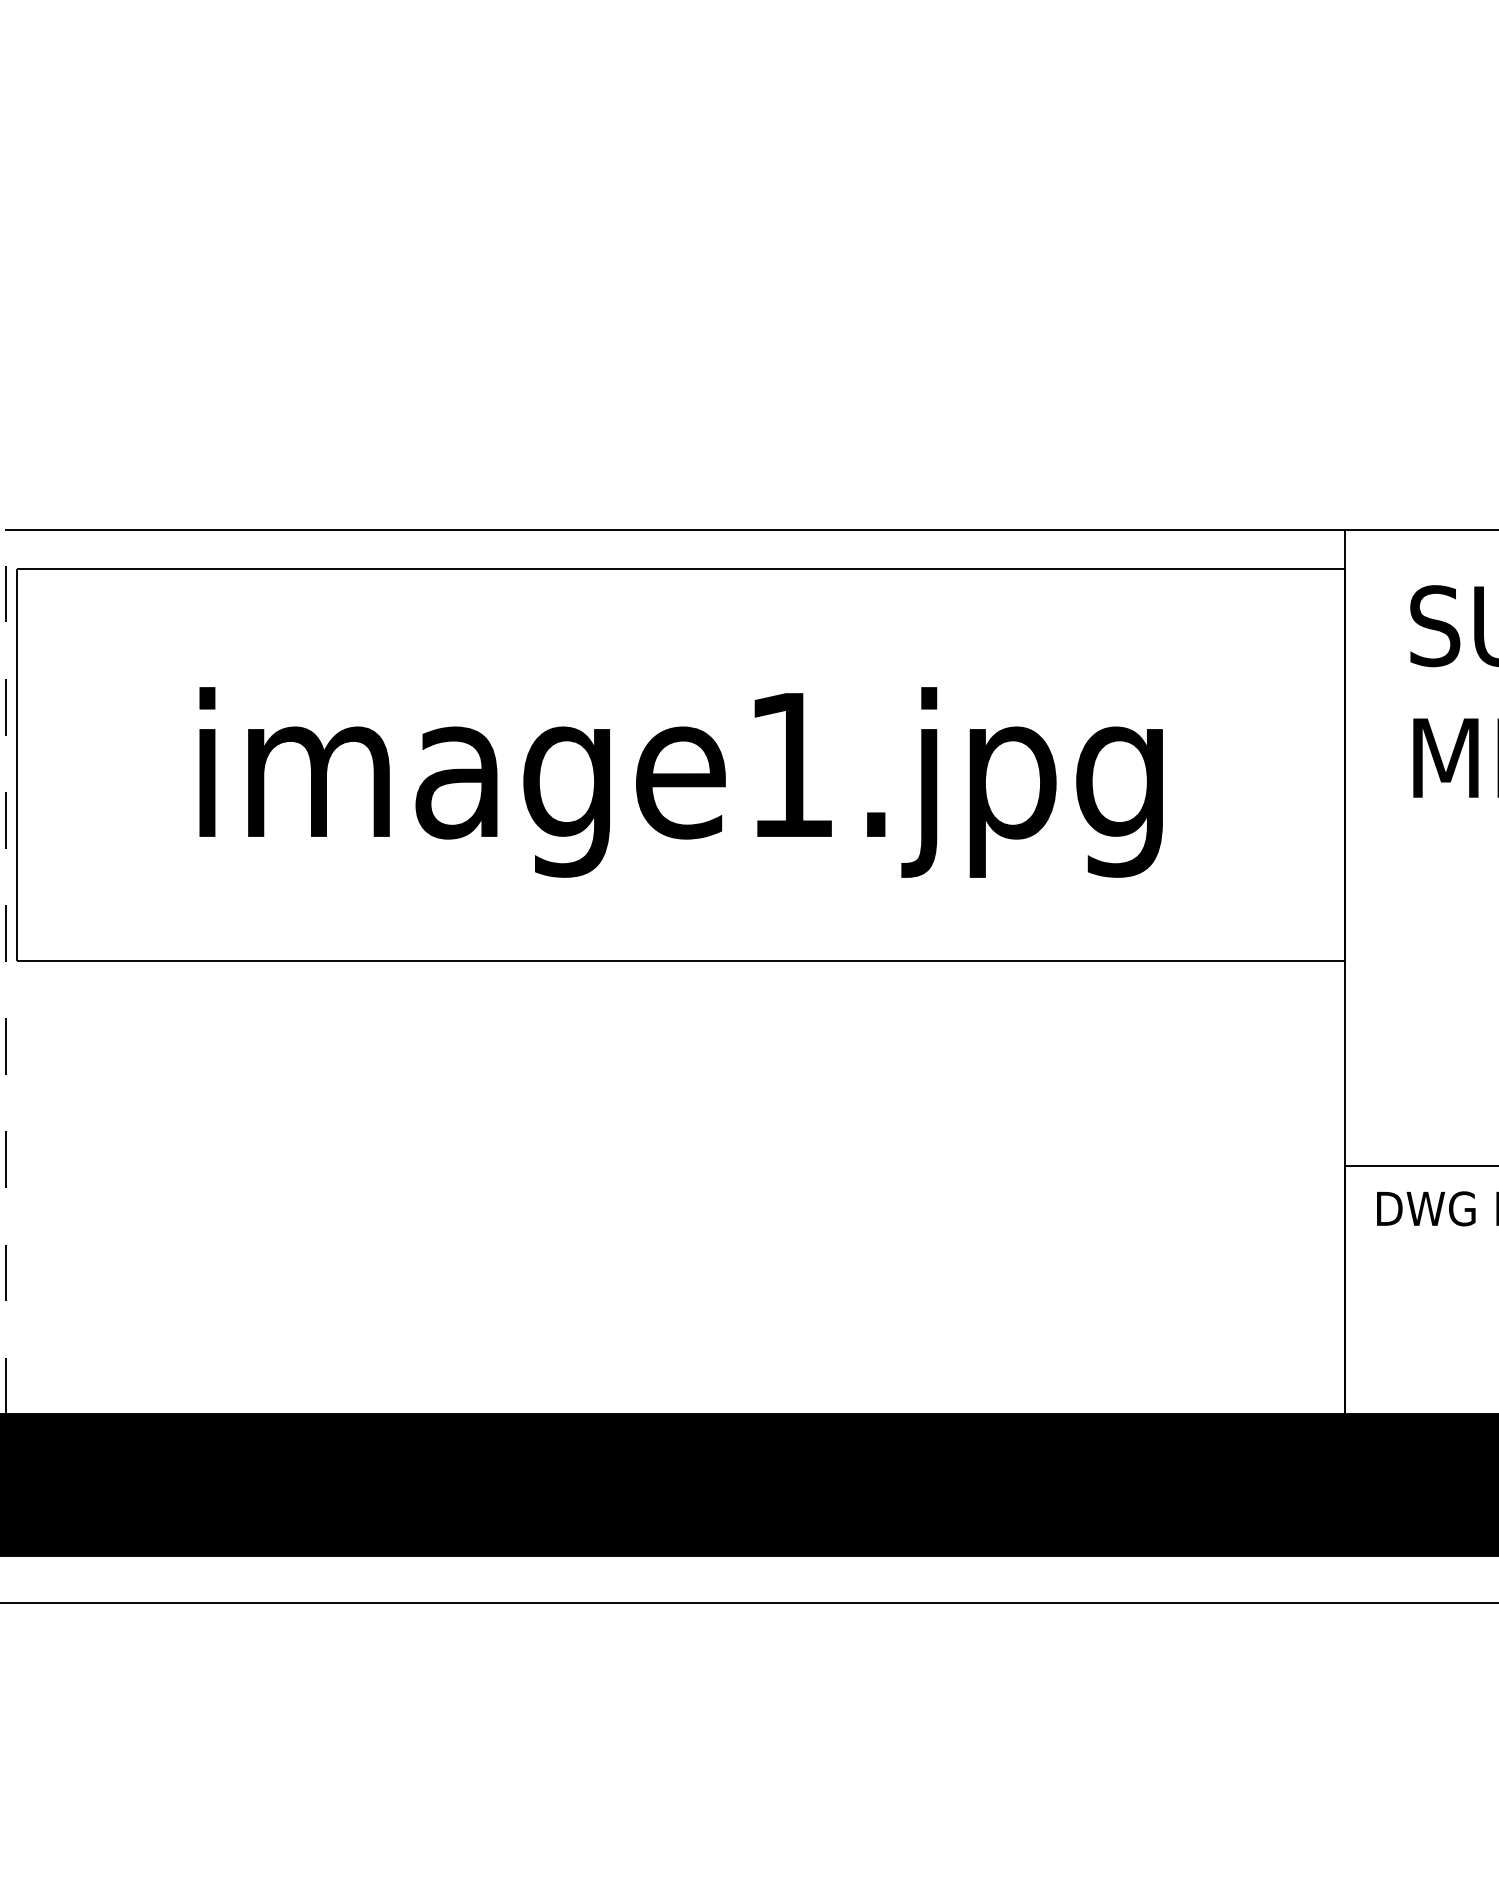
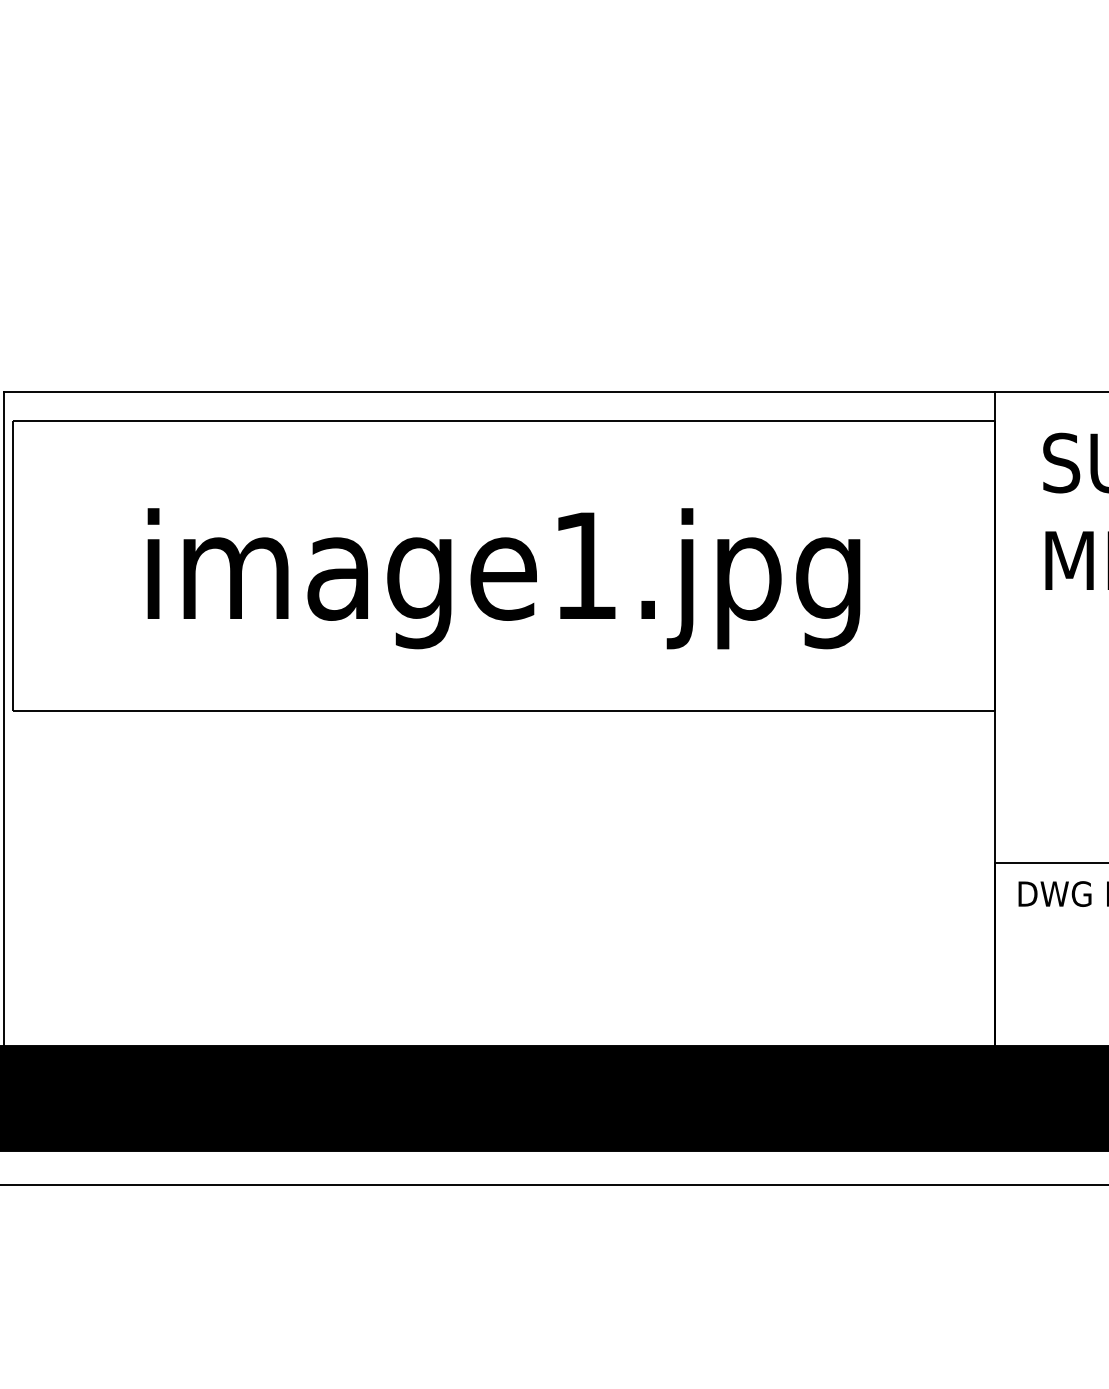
line: (5, 971) -> (4, 718), dashed -> solid

